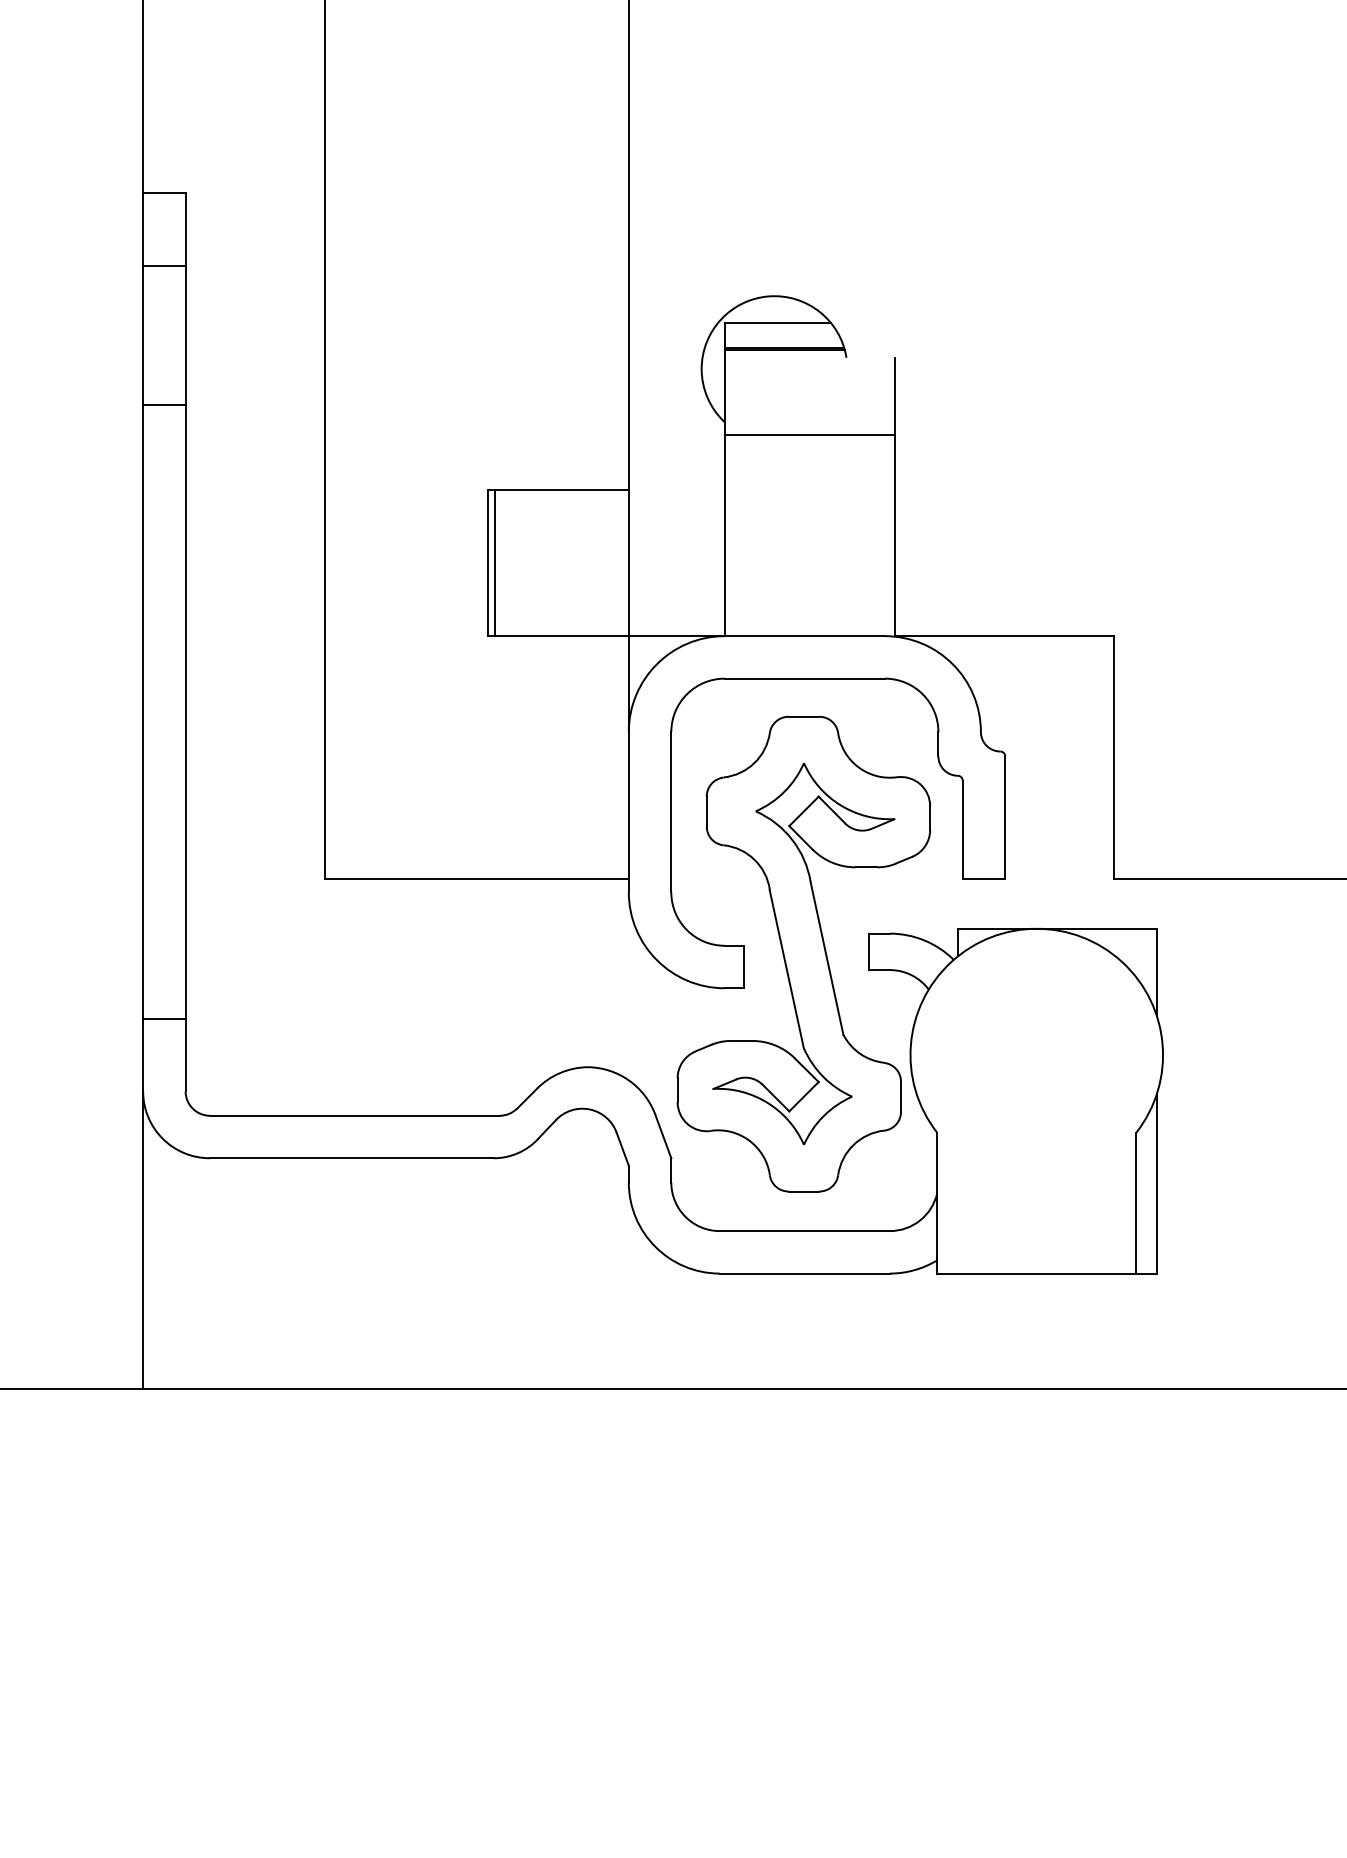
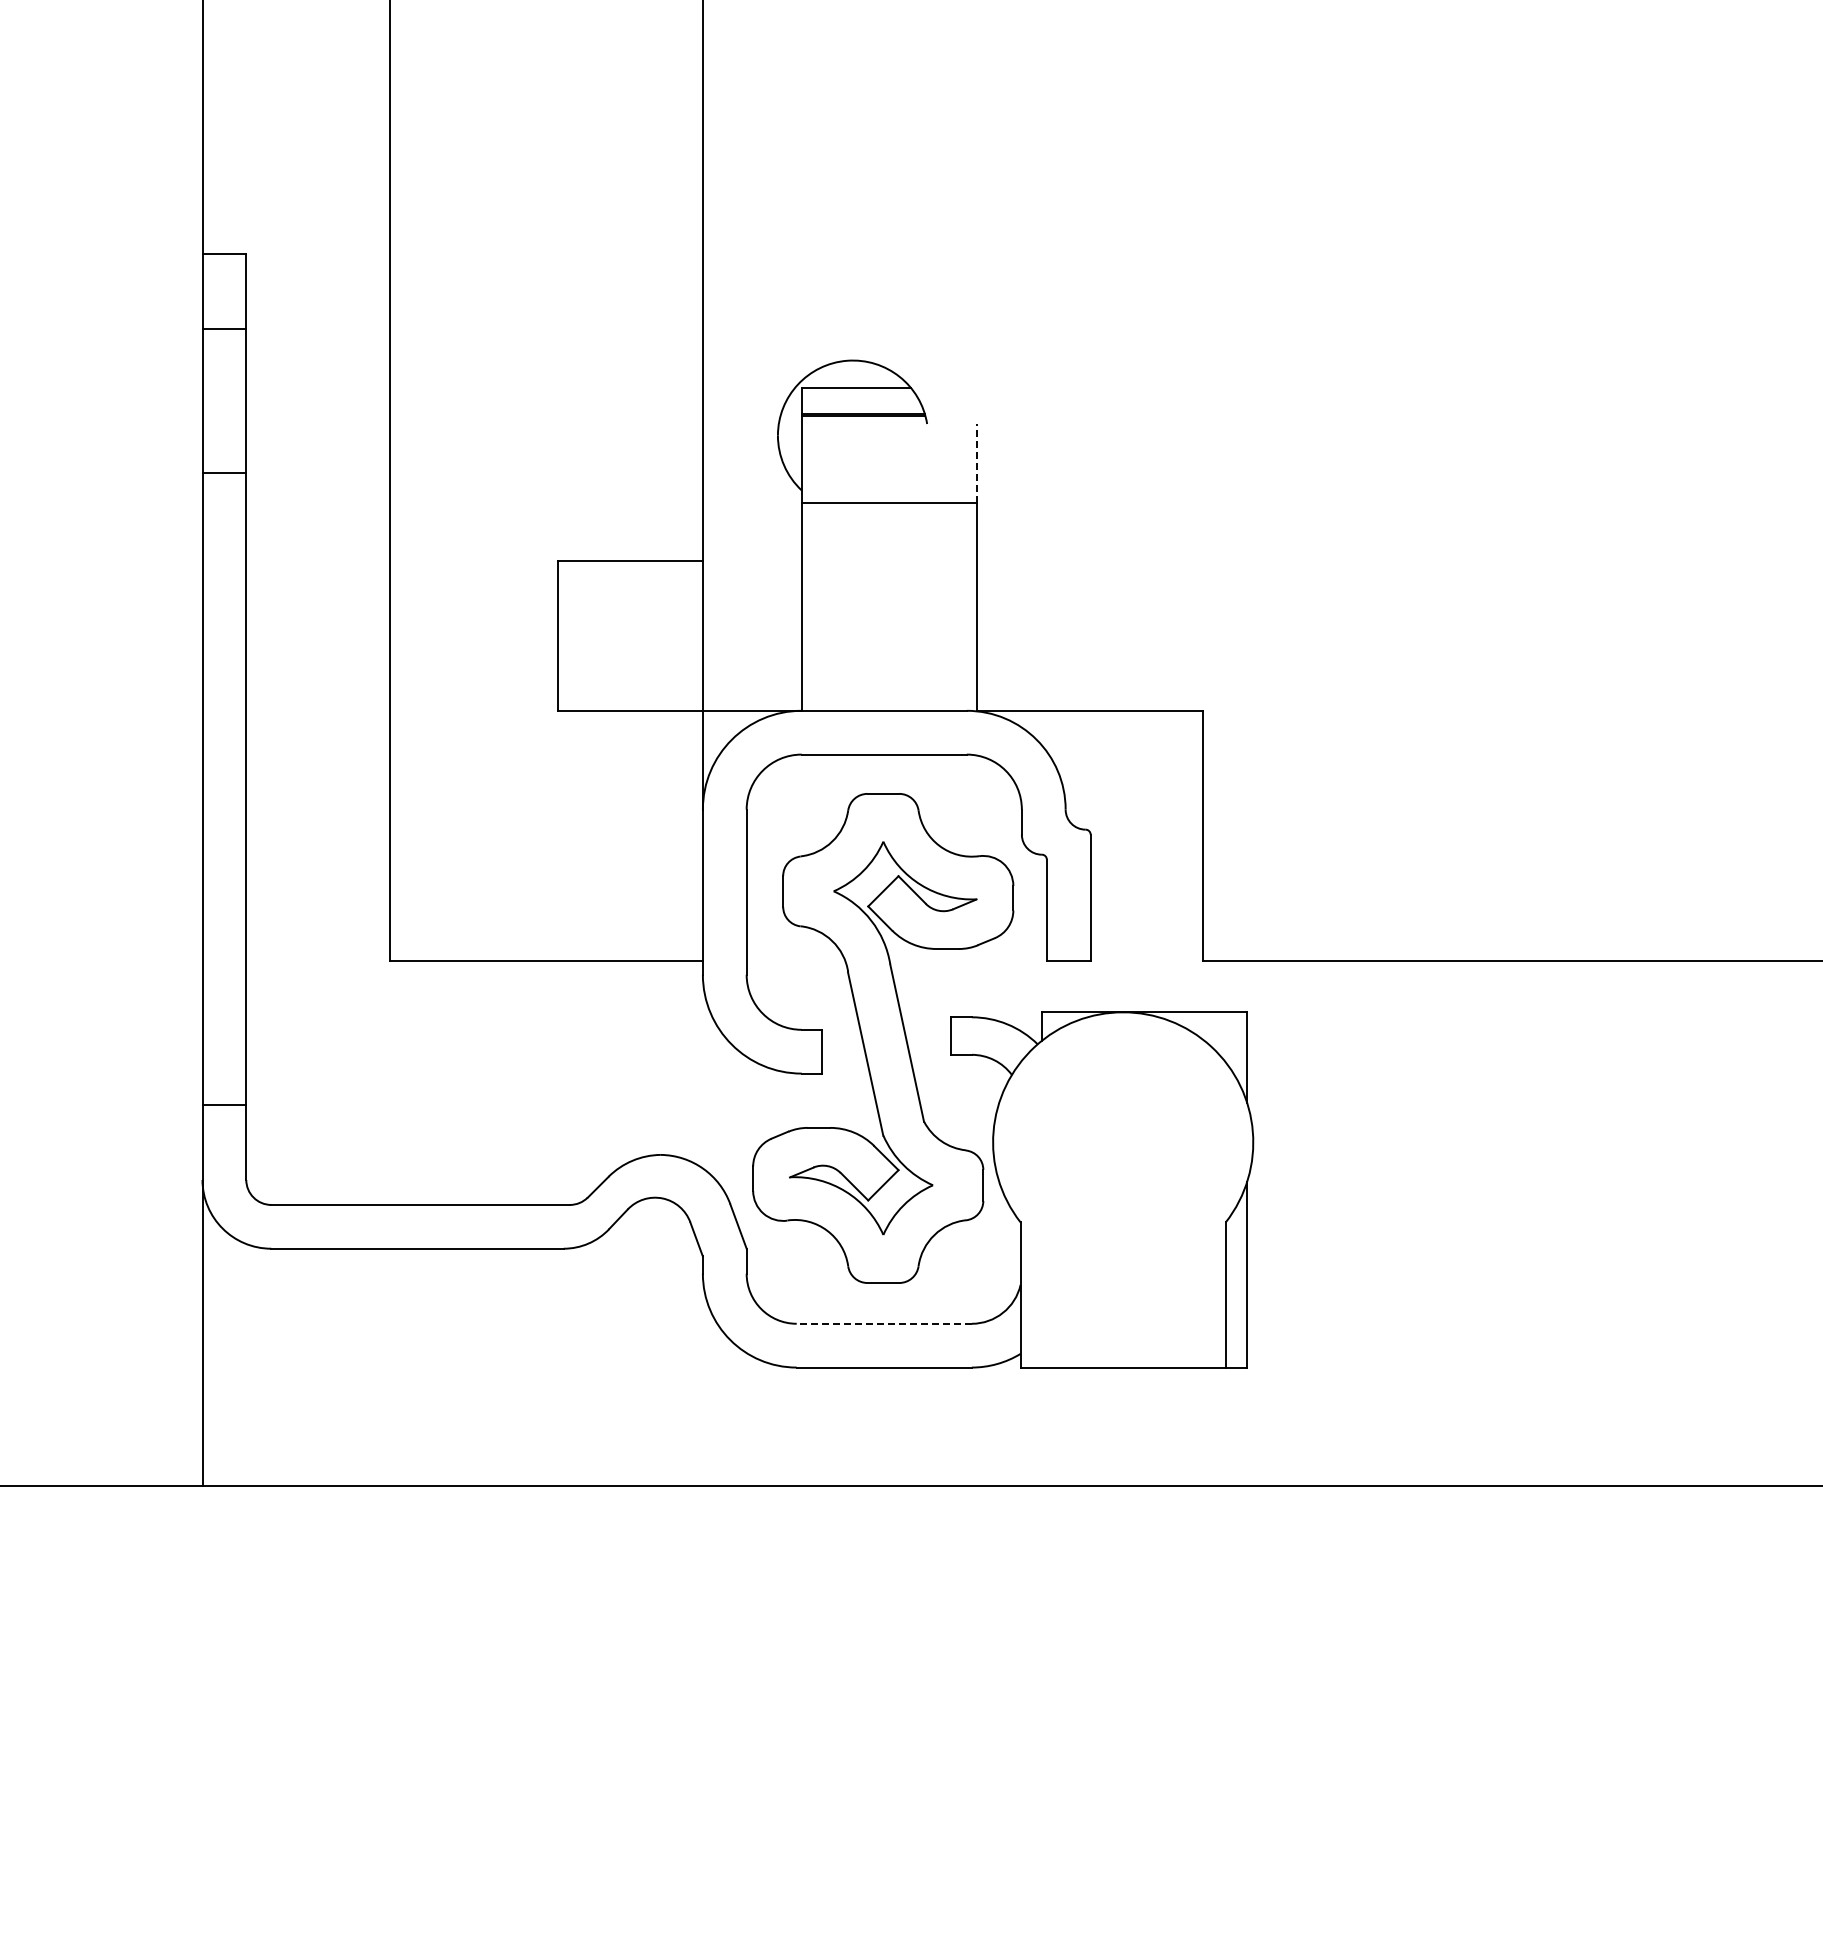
line: (894, 396) -> (976, 463), solid -> dashed
line: (495, 563) -> (565, 635), removed
line: (805, 1230) -> (884, 1323), solid -> dashed

